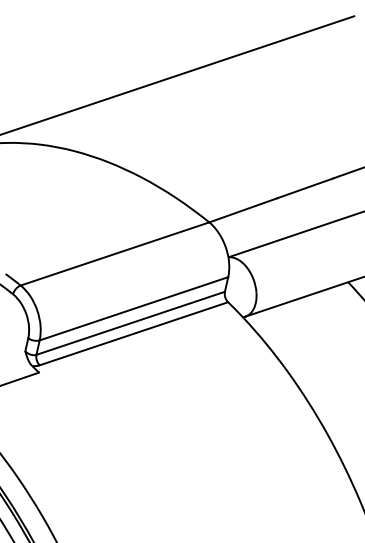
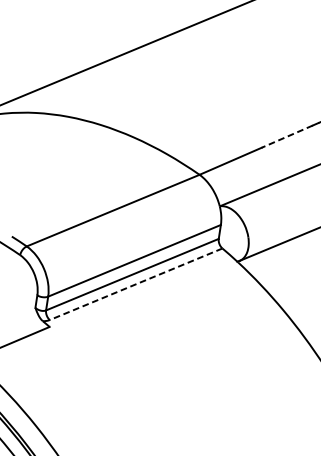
line: (305, 188) -> (287, 136), solid -> dashed
line: (133, 333) -> (135, 284), solid -> dashed

